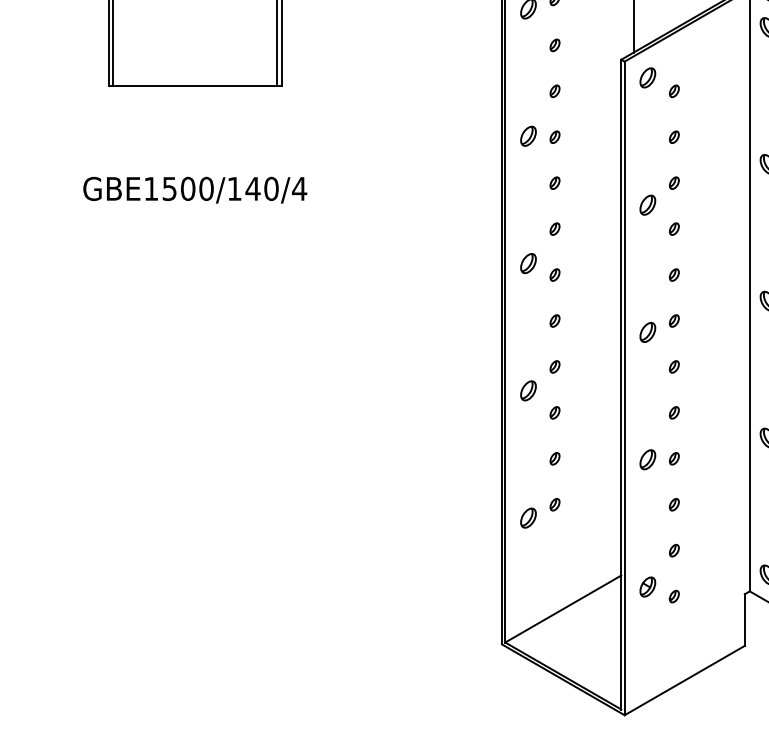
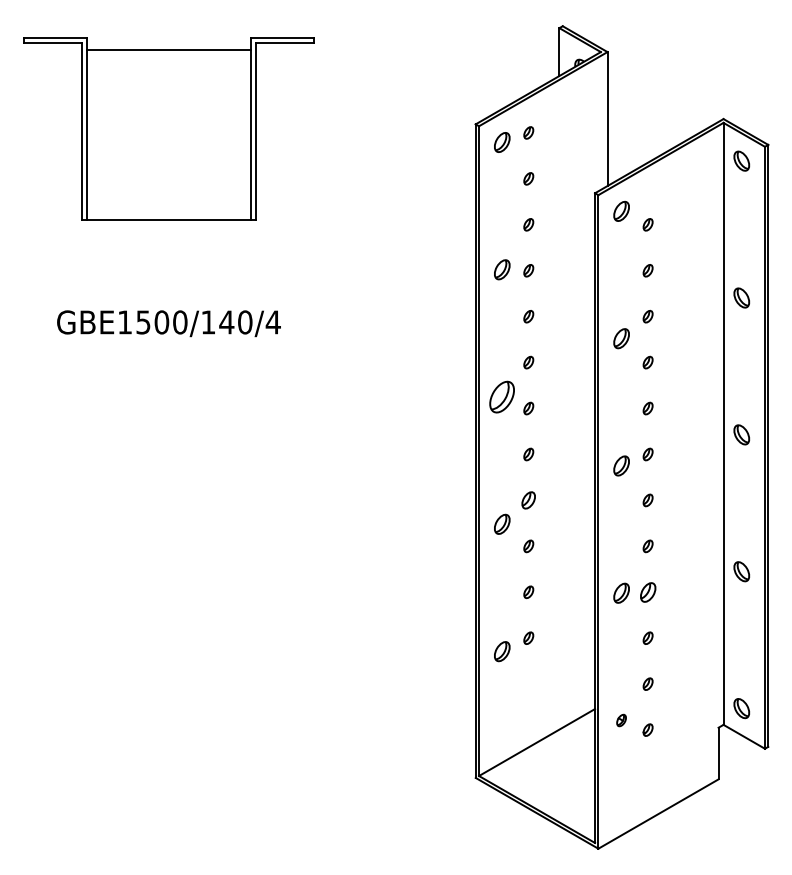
part: (528, 263) -> (502, 396), size x1.6
part: (554, 367) -> (528, 500), size x1.4
part: (673, 458) -> (647, 591), size x1.6
part: (647, 587) -> (621, 720), size x0.6

